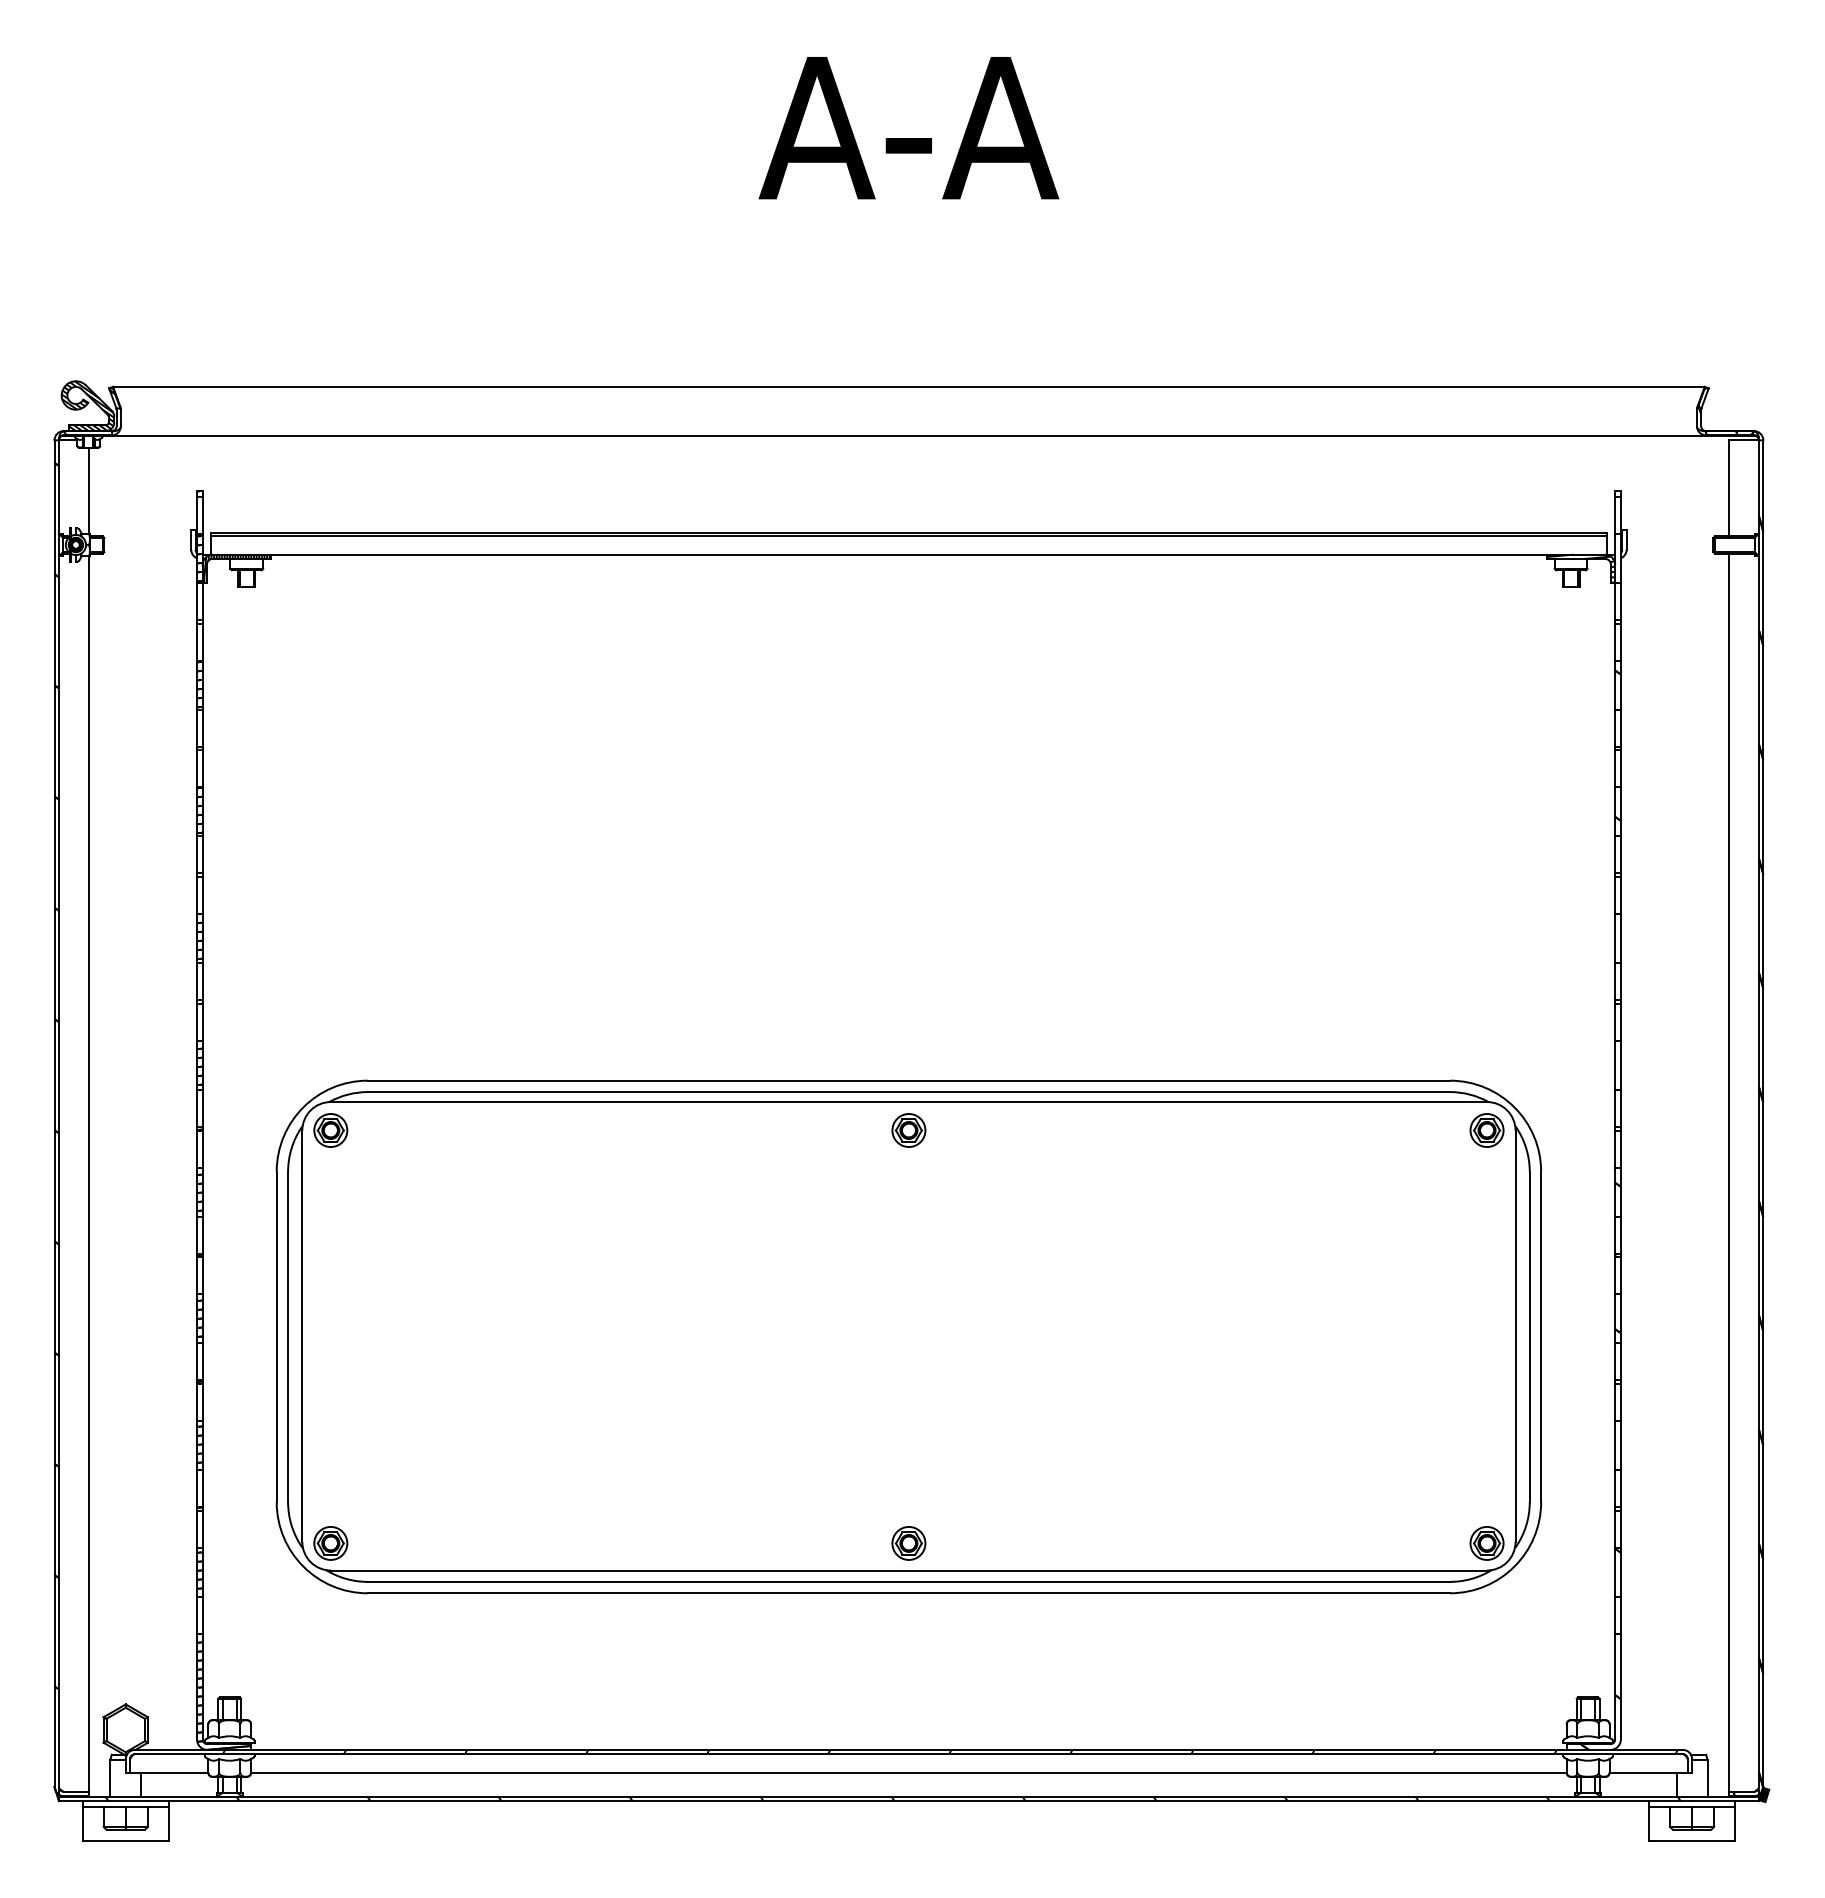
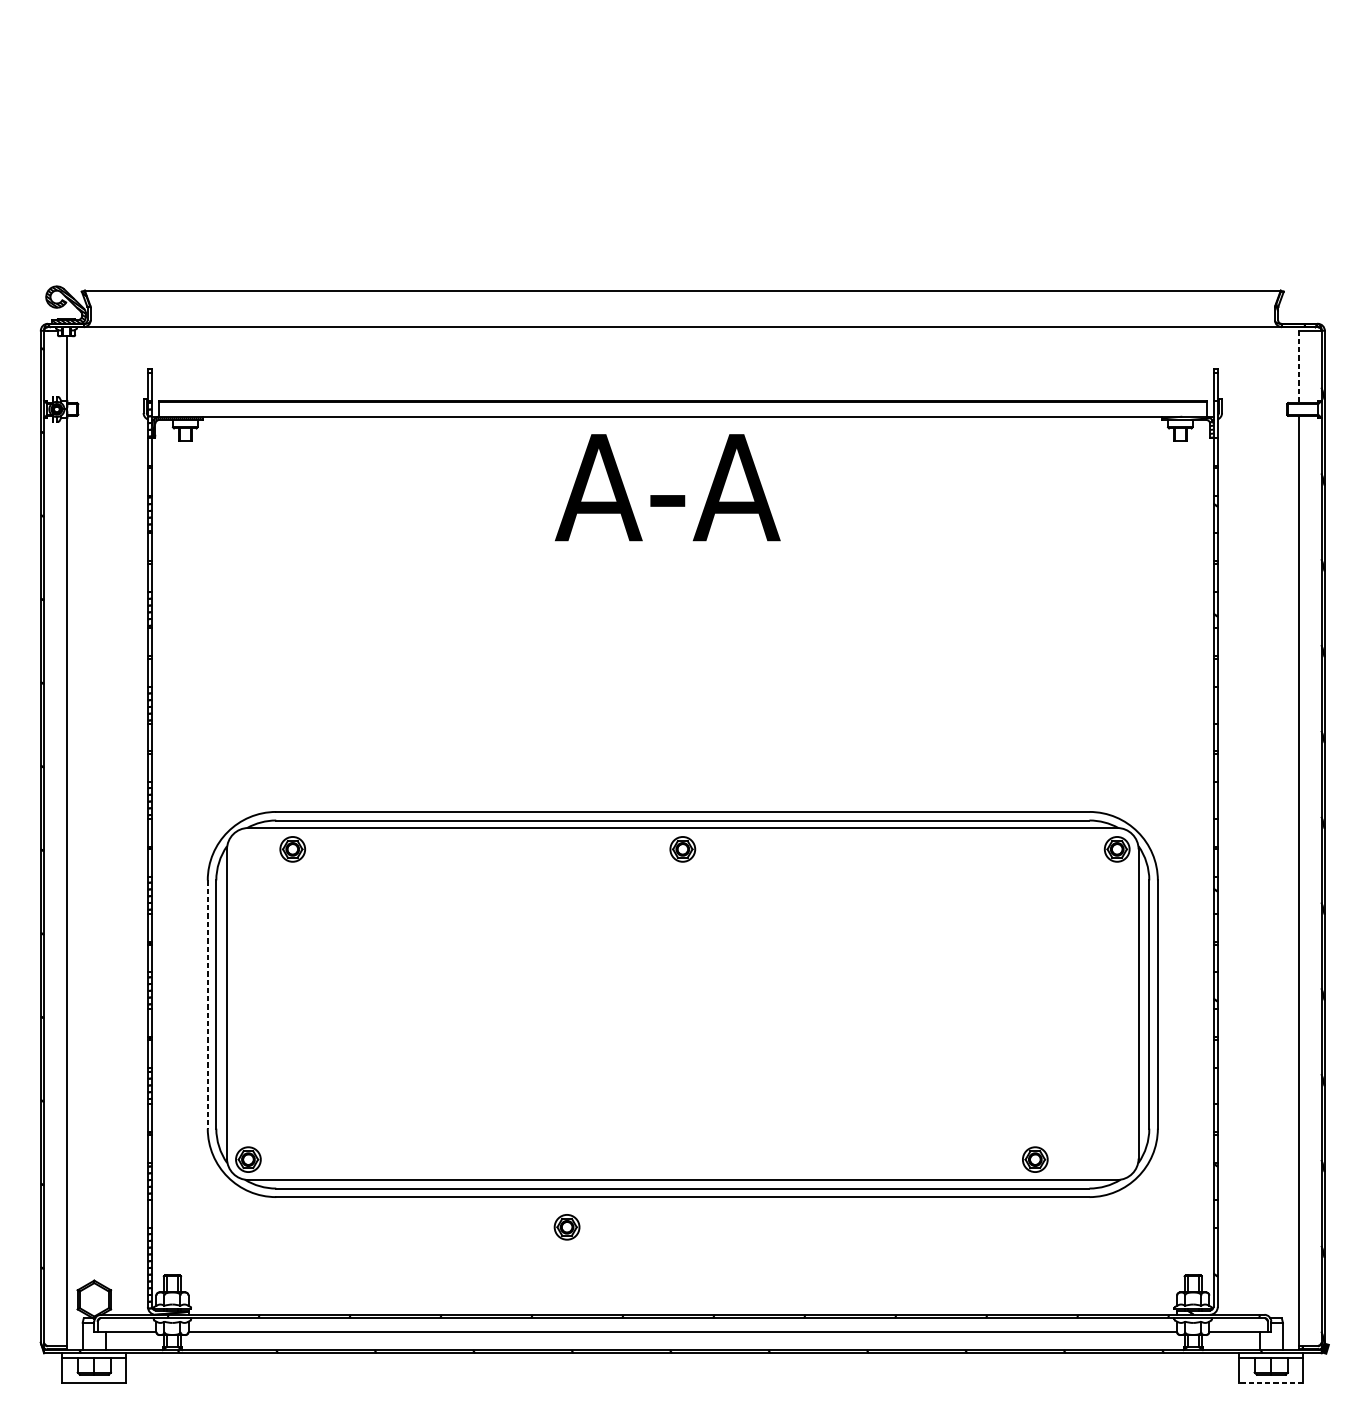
text: (908, 128) -> (667, 487), moved
line: (1729, 488) -> (1299, 366), solid -> dashed
part: (330, 1130) -> (292, 849), moved
line: (276, 1337) -> (207, 1004), solid -> dashed
part: (908, 1543) -> (566, 1227), moved
part: (1486, 1543) -> (1034, 1159), moved
line: (1692, 1841) -> (1271, 1383), solid -> dashed

